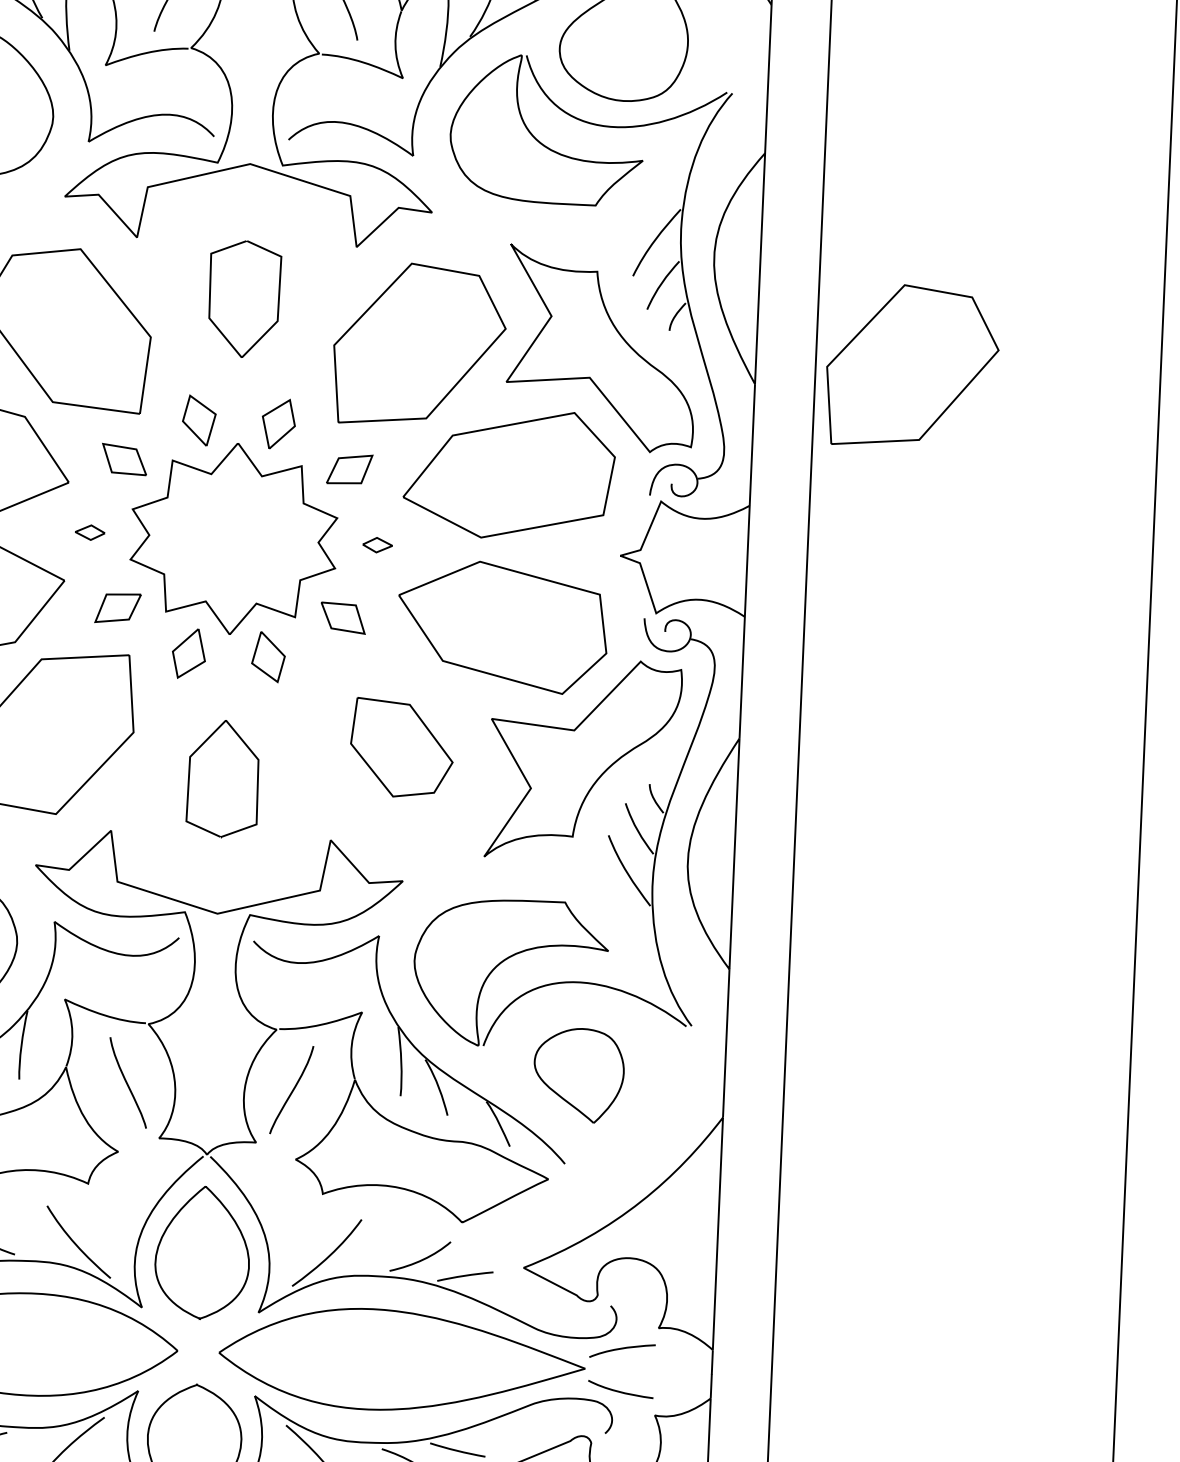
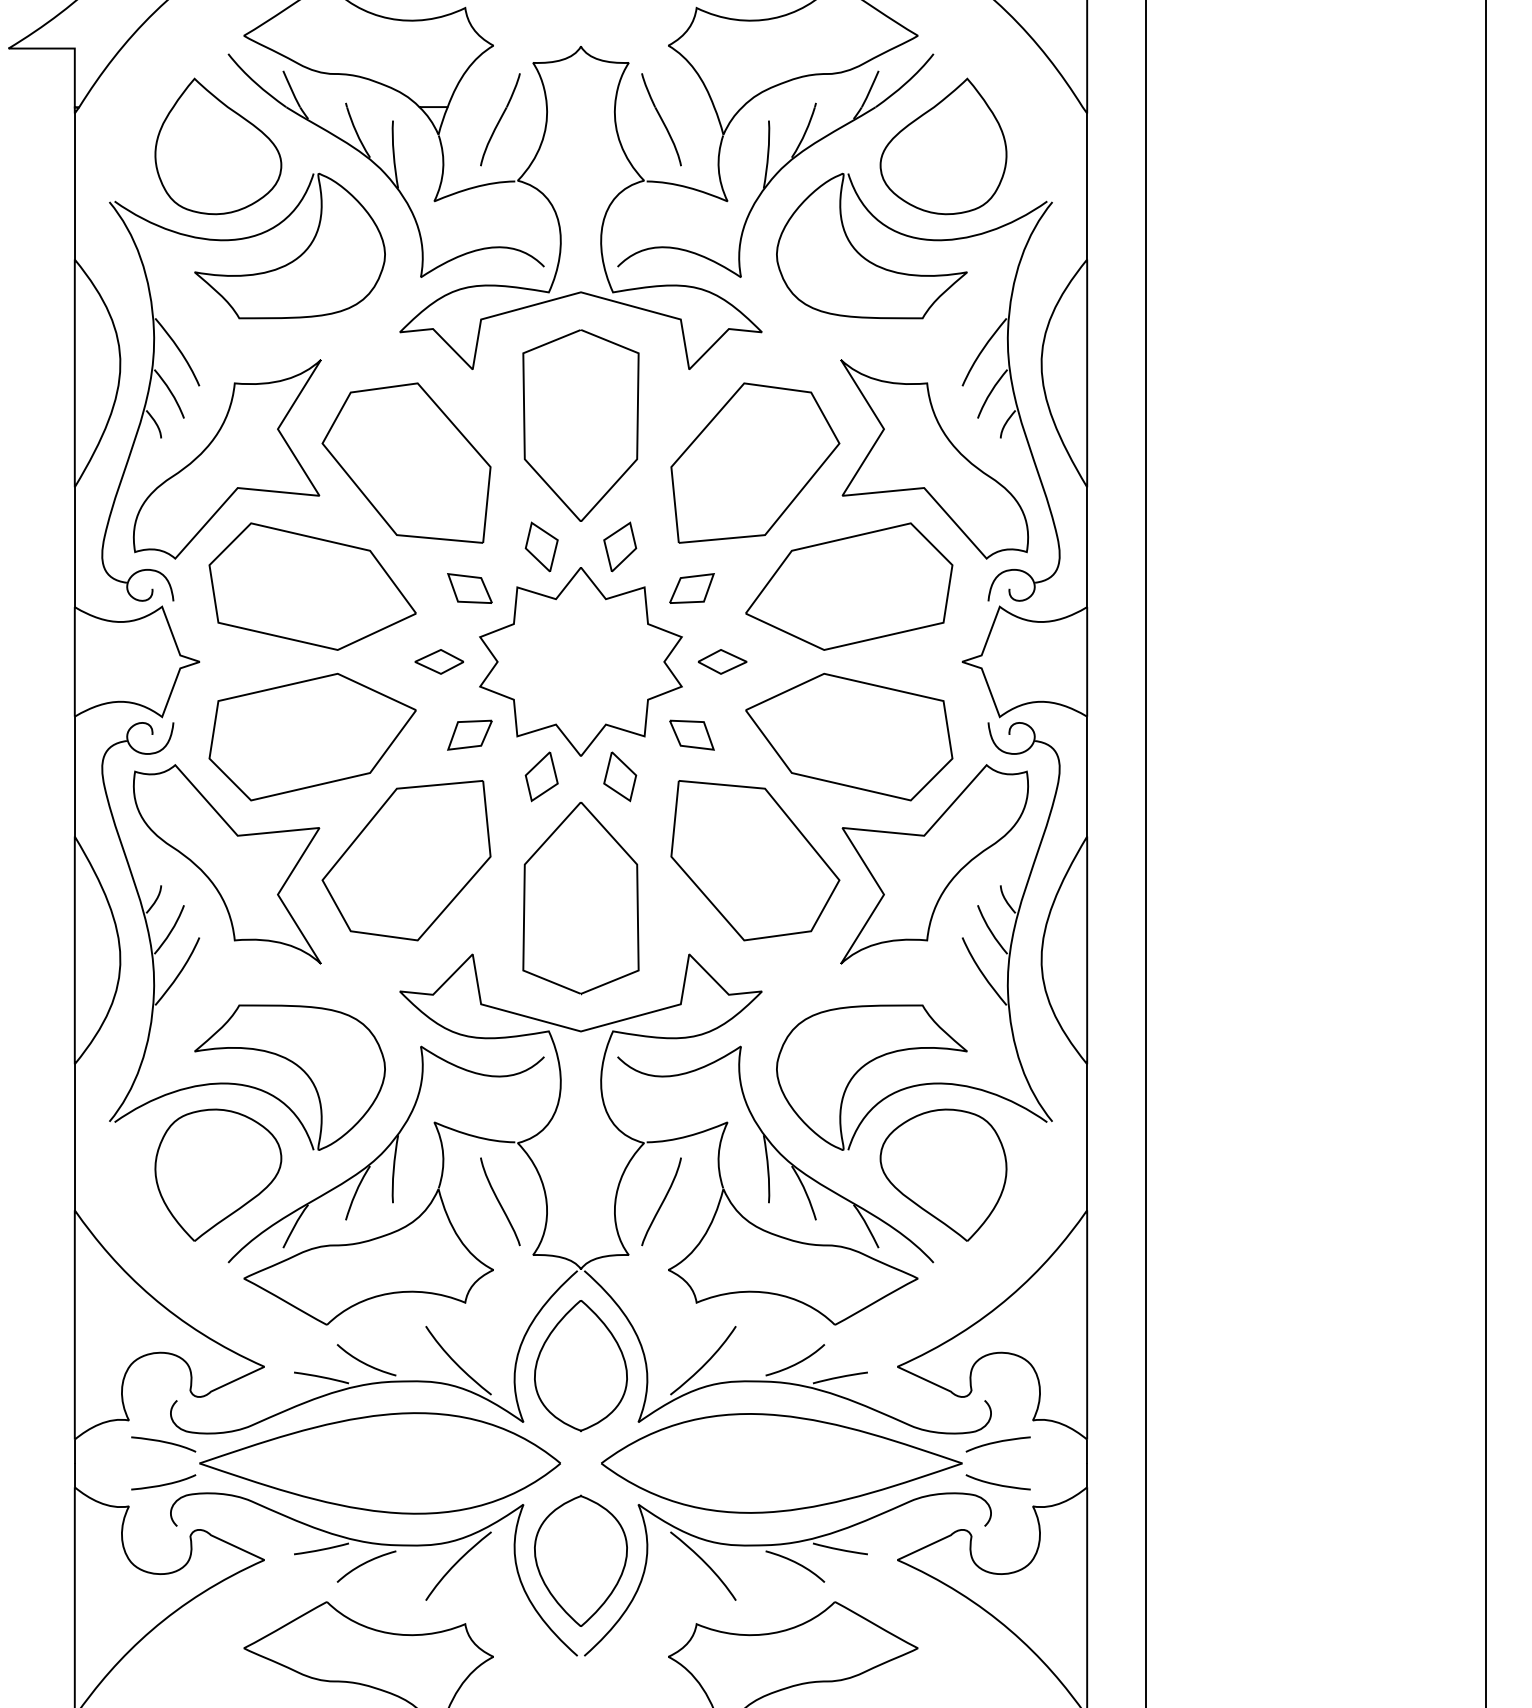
part: (243, 299) -> (580, 425), size x1.67
part: (912, 365) -> (1241, 462), removed
part: (89, 532) -> (438, 661), size x1.67
part: (377, 544) -> (722, 661), size x1.67
part: (402, 748) -> (755, 860), size x1.67
part: (222, 778) -> (580, 898), size x1.67
part: (578, 1074) -> (943, 1174), size x1.43

